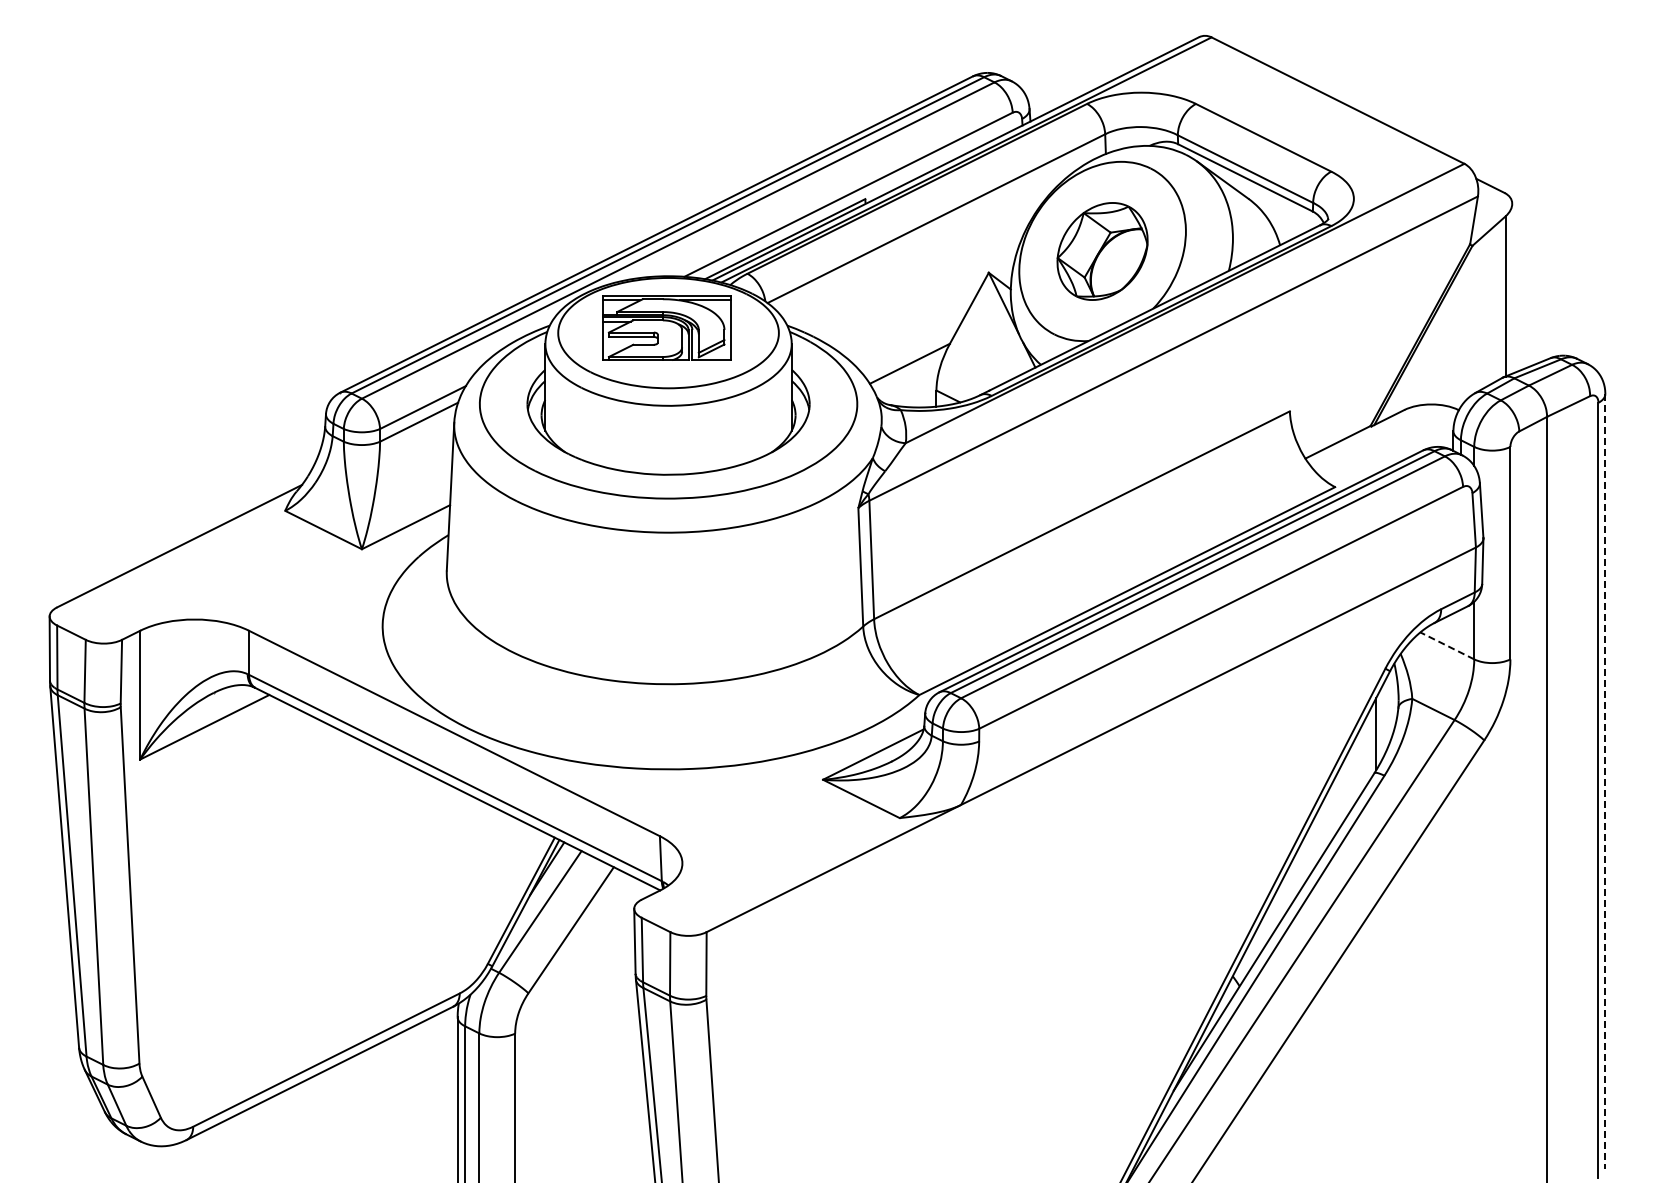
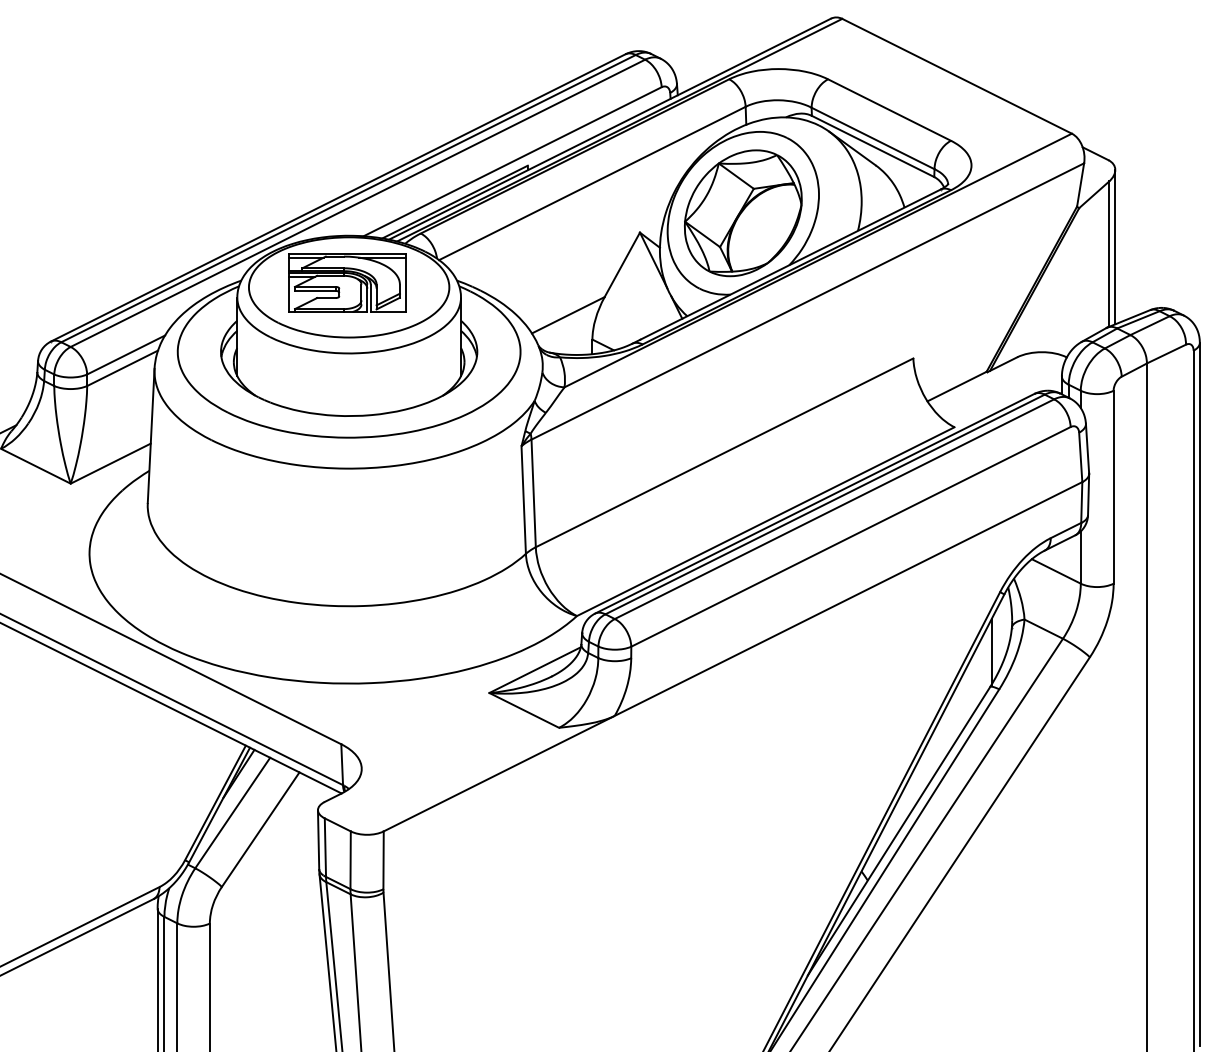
part: (1102, 251) -> (743, 213), size x1.43
line: (1512, 288) -> (1115, 246), added
line: (1446, 645) -> (1055, 571), dashed -> solid
line: (1605, 781) -> (1199, 694), dashed -> solid

